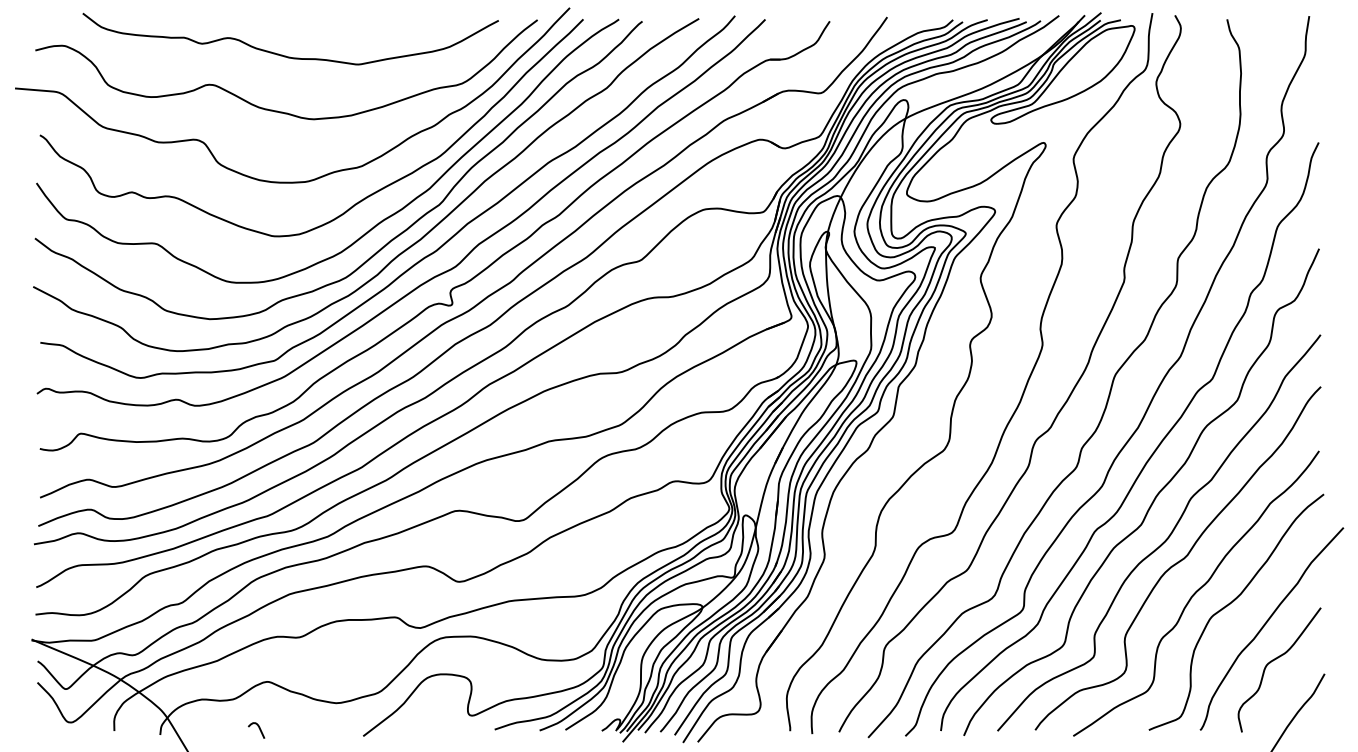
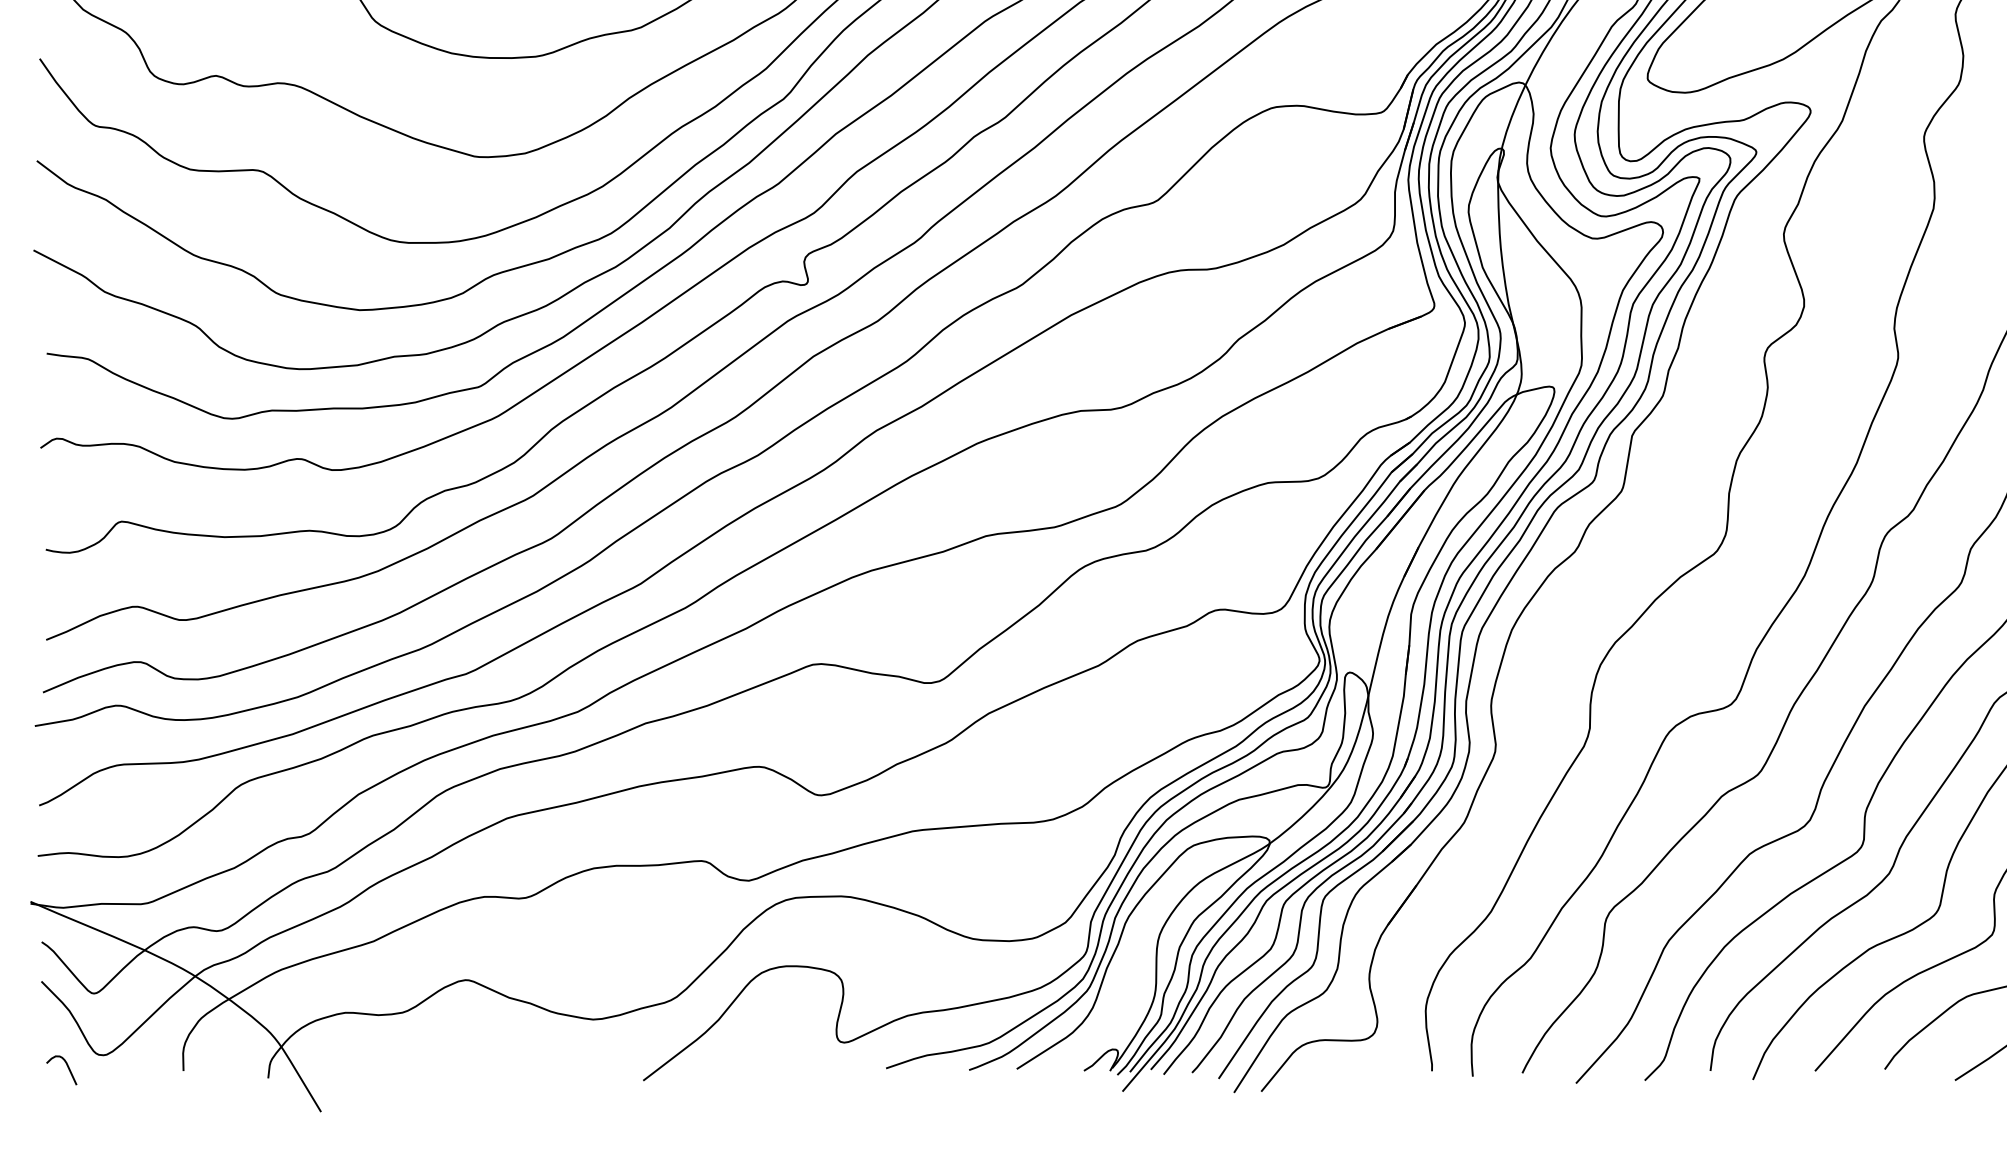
curve: (258, 728) -> (65, 1066), moved

